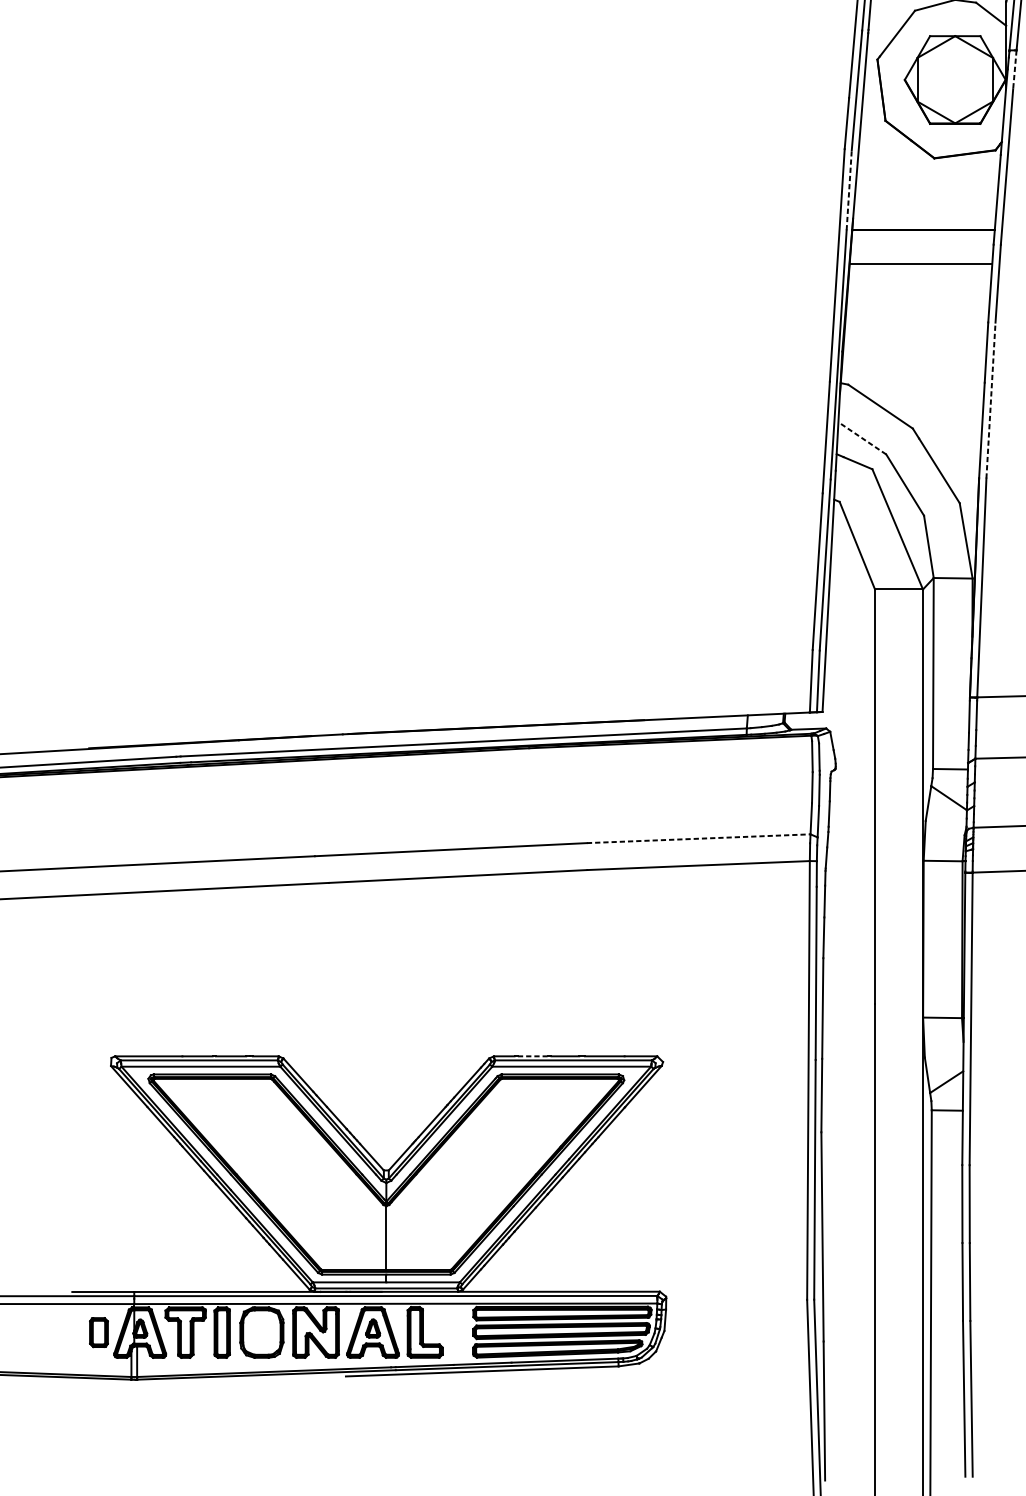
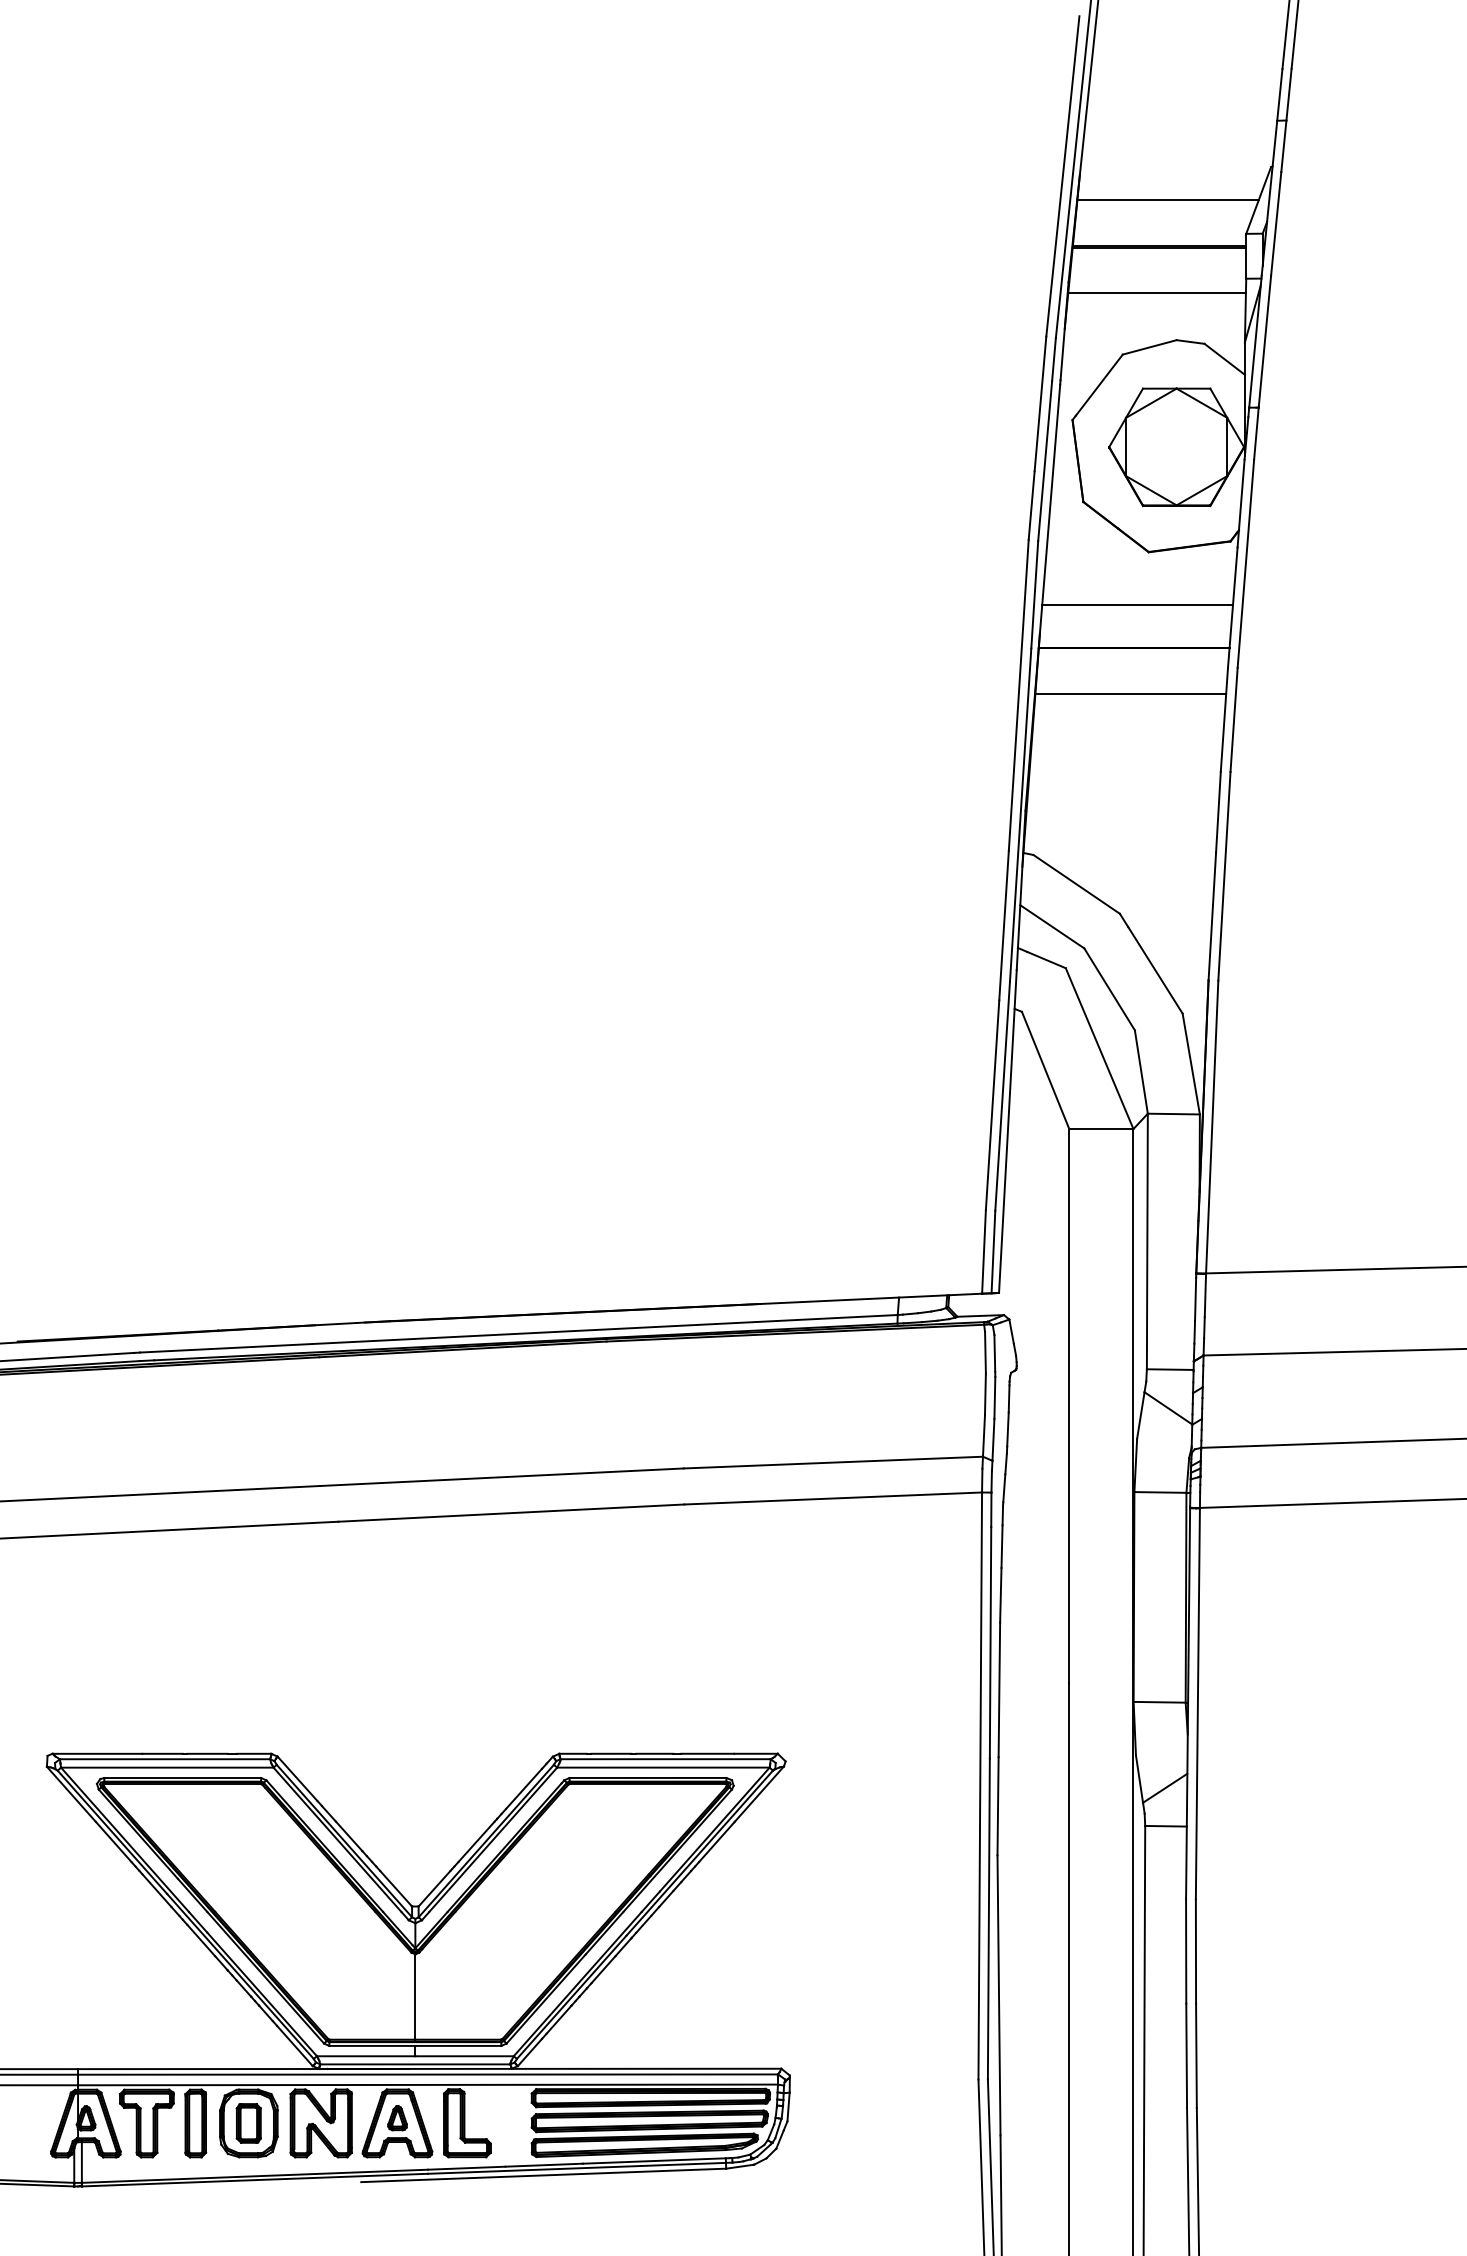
line: (1014, 70) -> (1256, 434), dashed -> solid
line: (849, 190) -> (1034, 594), dashed -> solid
line: (926, 197) -> (1137, 604), added
line: (991, 400) -> (1224, 876), dashed -> solid
line: (862, 438) -> (1052, 926), dashed -> solid
line: (698, 838) -> (833, 1462), dashed -> solid
line: (532, 1056) -> (611, 1753), dashed -> solid
part: (98, 1332) -> (248, 2123), moved

